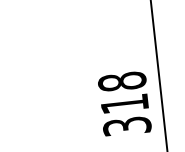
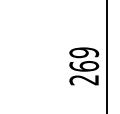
text: (125, 104) -> (84, 66), 318 -> 269

